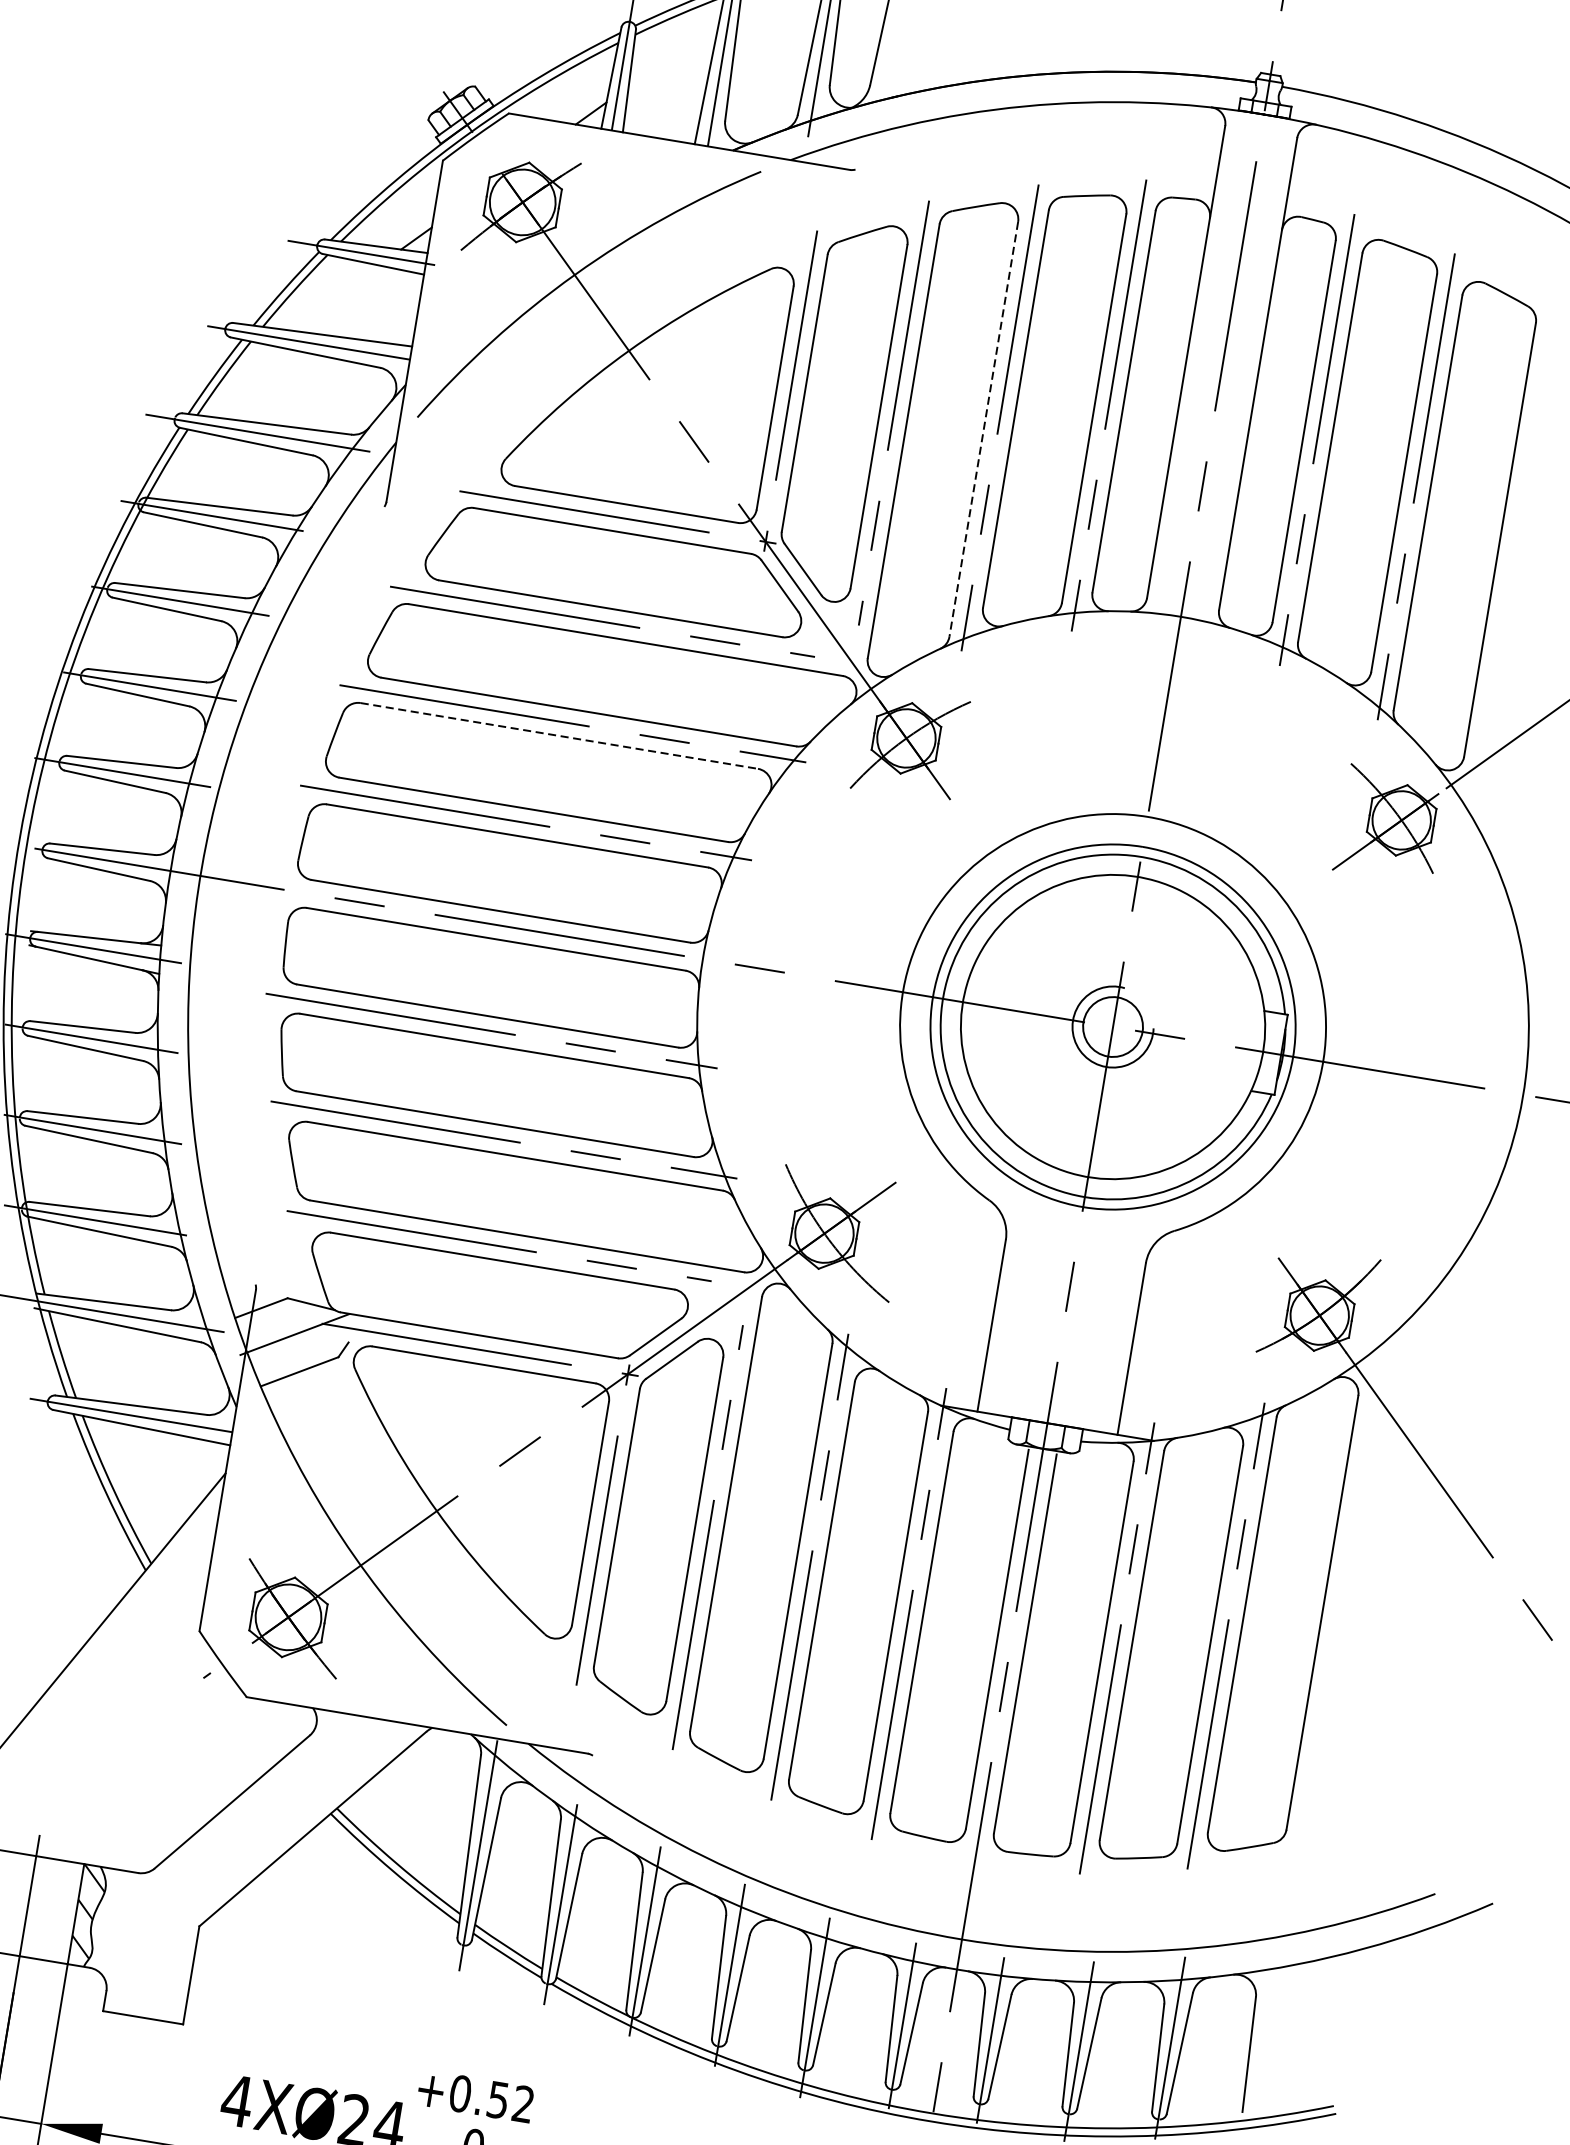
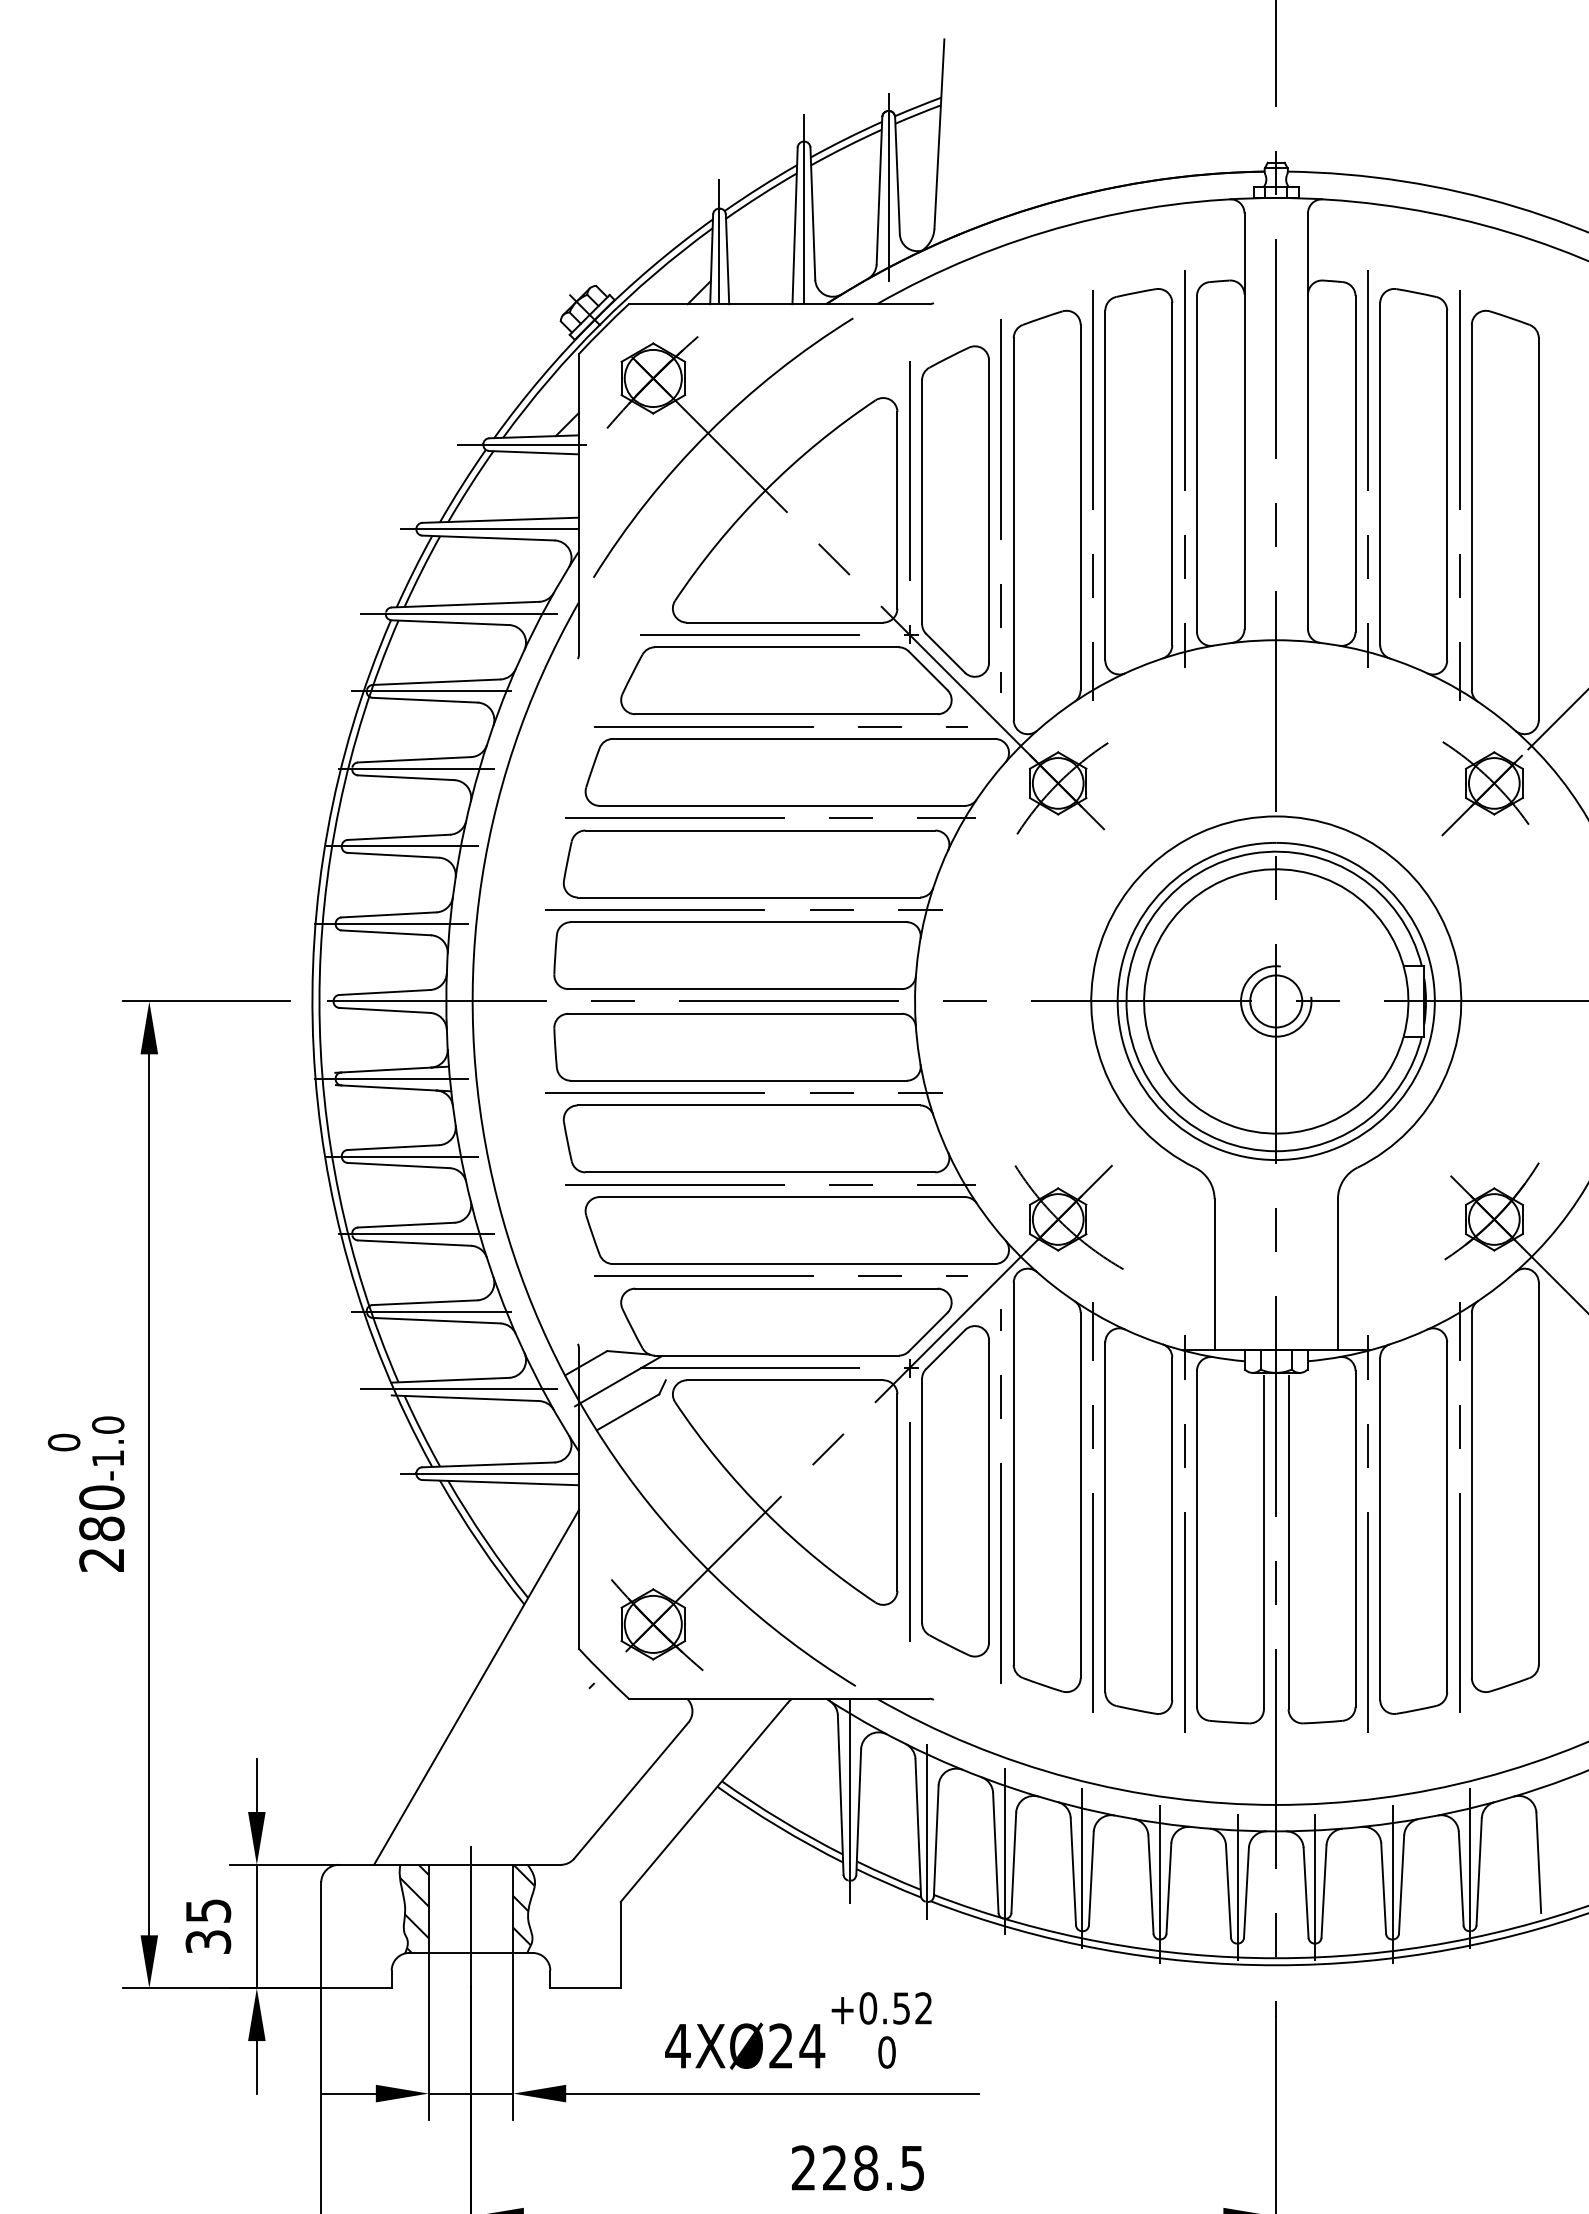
line: (983, 429) -> (1080, 507), dashed -> solid
line: (559, 735) -> (760, 830), dashed -> solid

